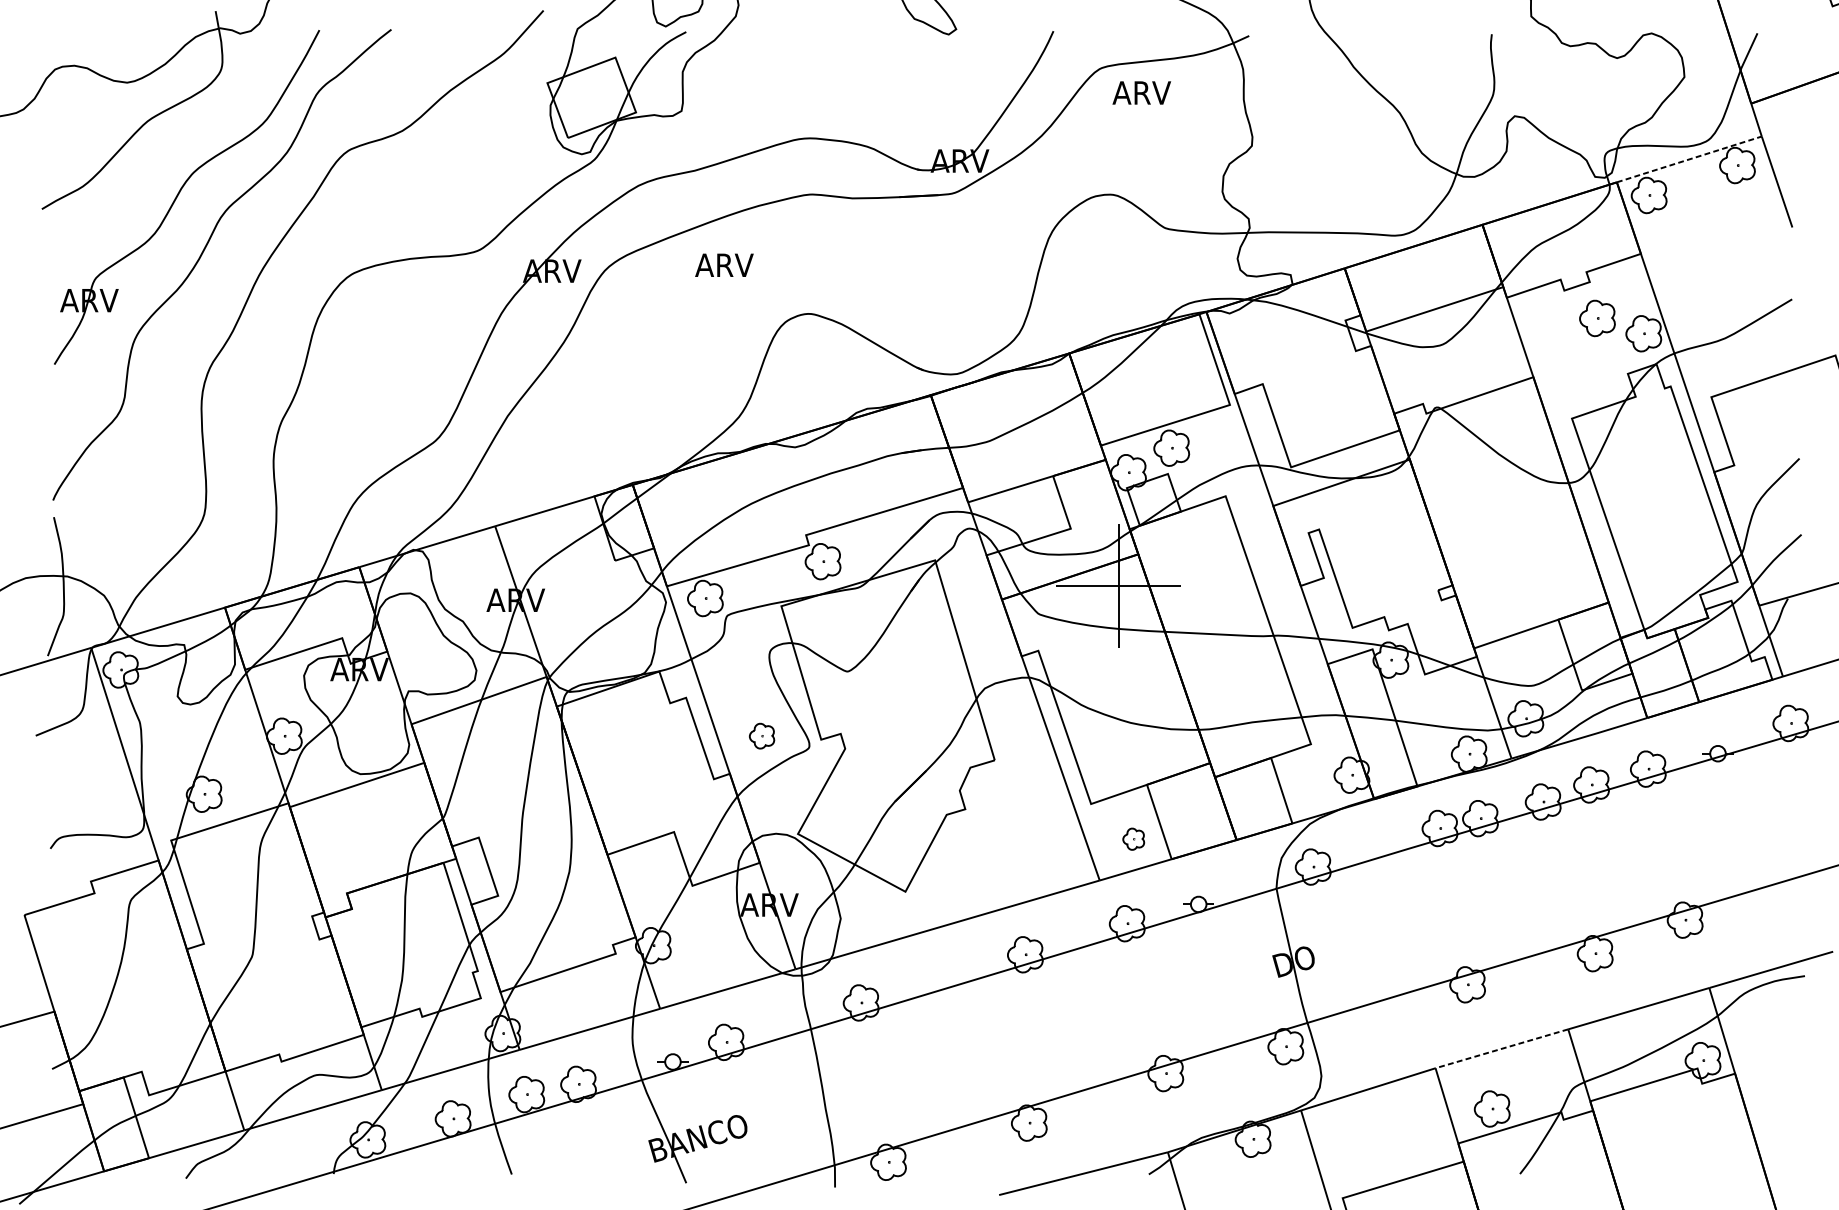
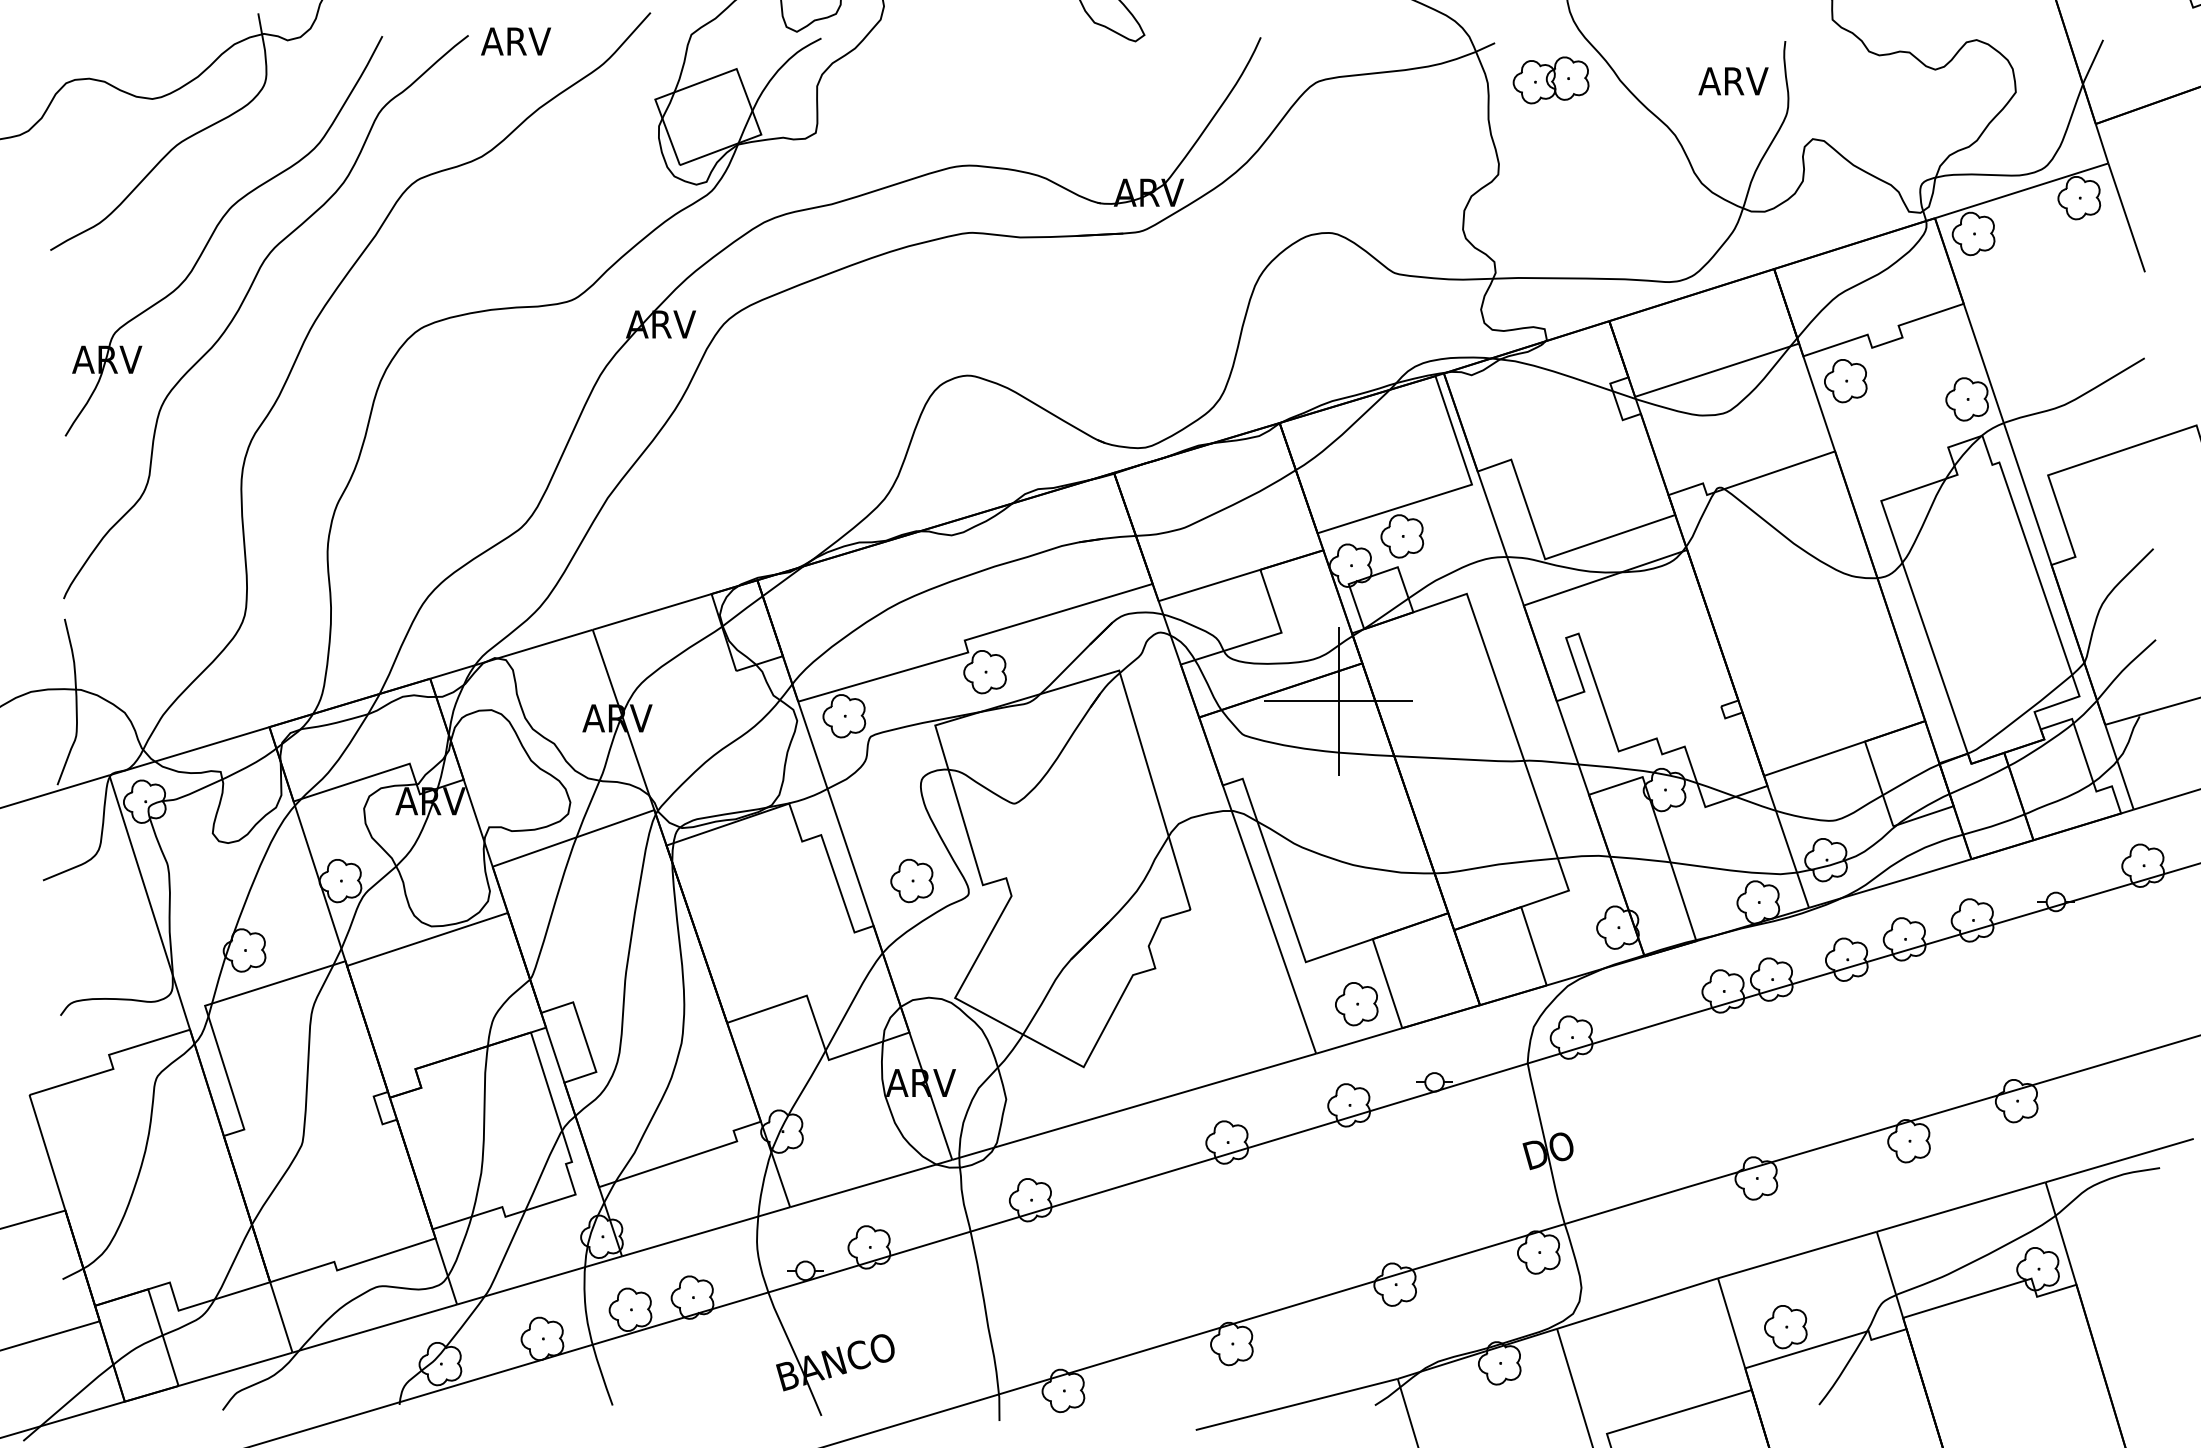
part: (1295, 67) -> (1550, 80), added
text: (1141, 93) -> (1733, 81), moved
line: (1689, 159) -> (2021, 190), dashed -> solid
text: (723, 265) -> (515, 41), moved
part: (1597, 318) -> (1845, 381), moved
part: (761, 735) -> (911, 880), size x1.43
part: (1133, 839) -> (1356, 1004), size x1.67
line: (1501, 1049) -> (1797, 1255), dashed -> solid

